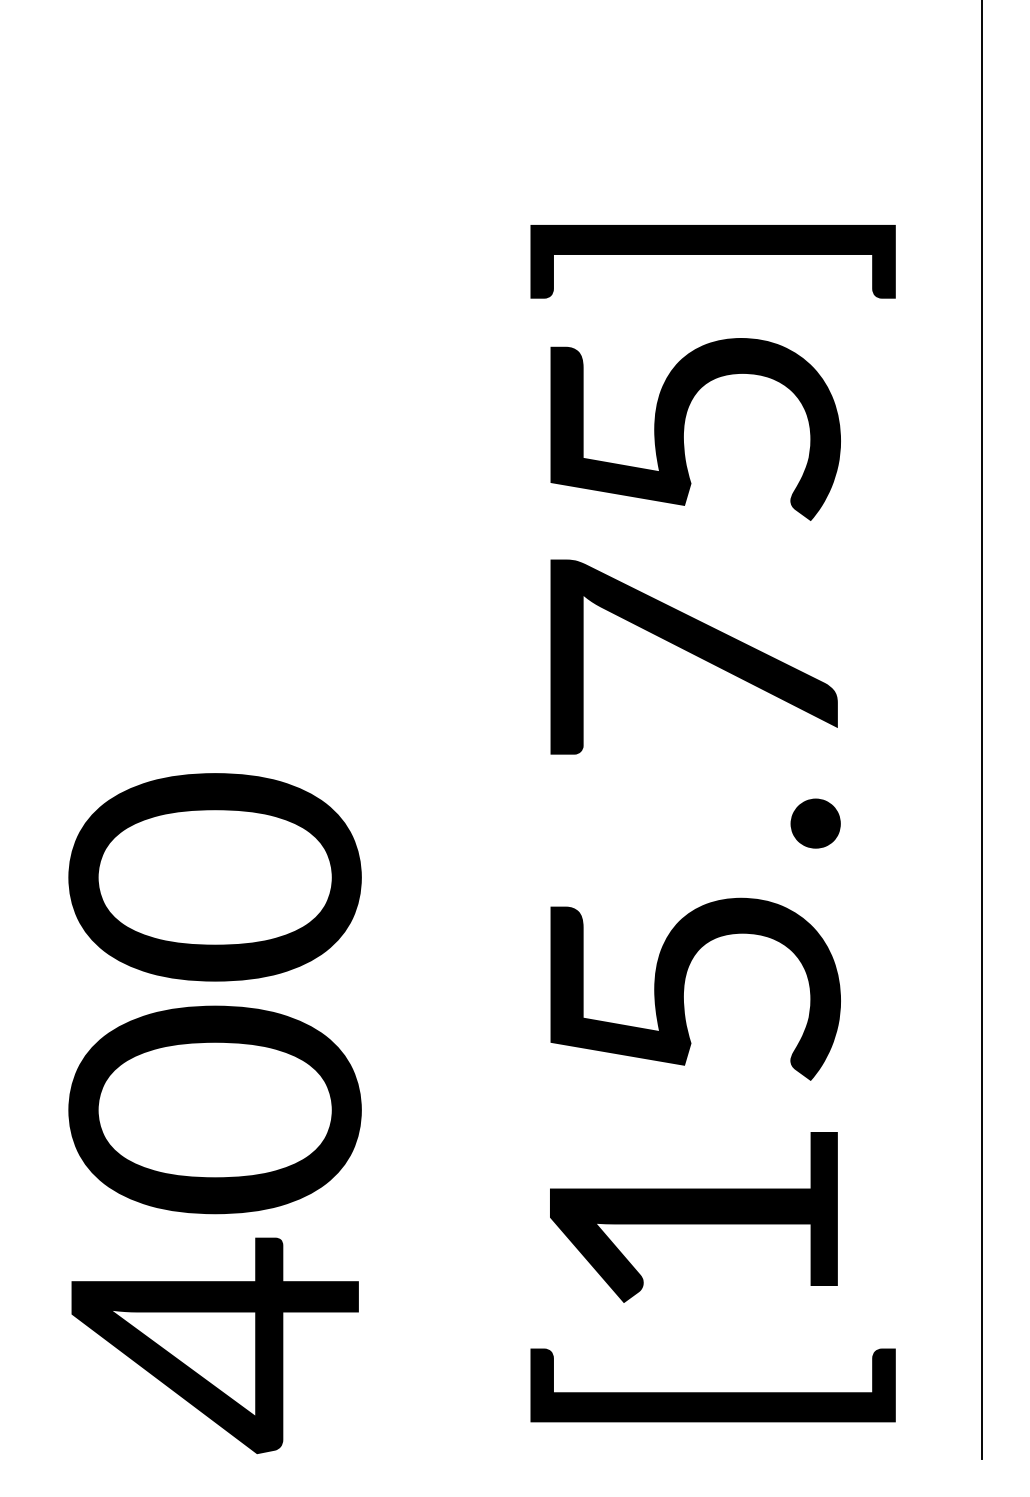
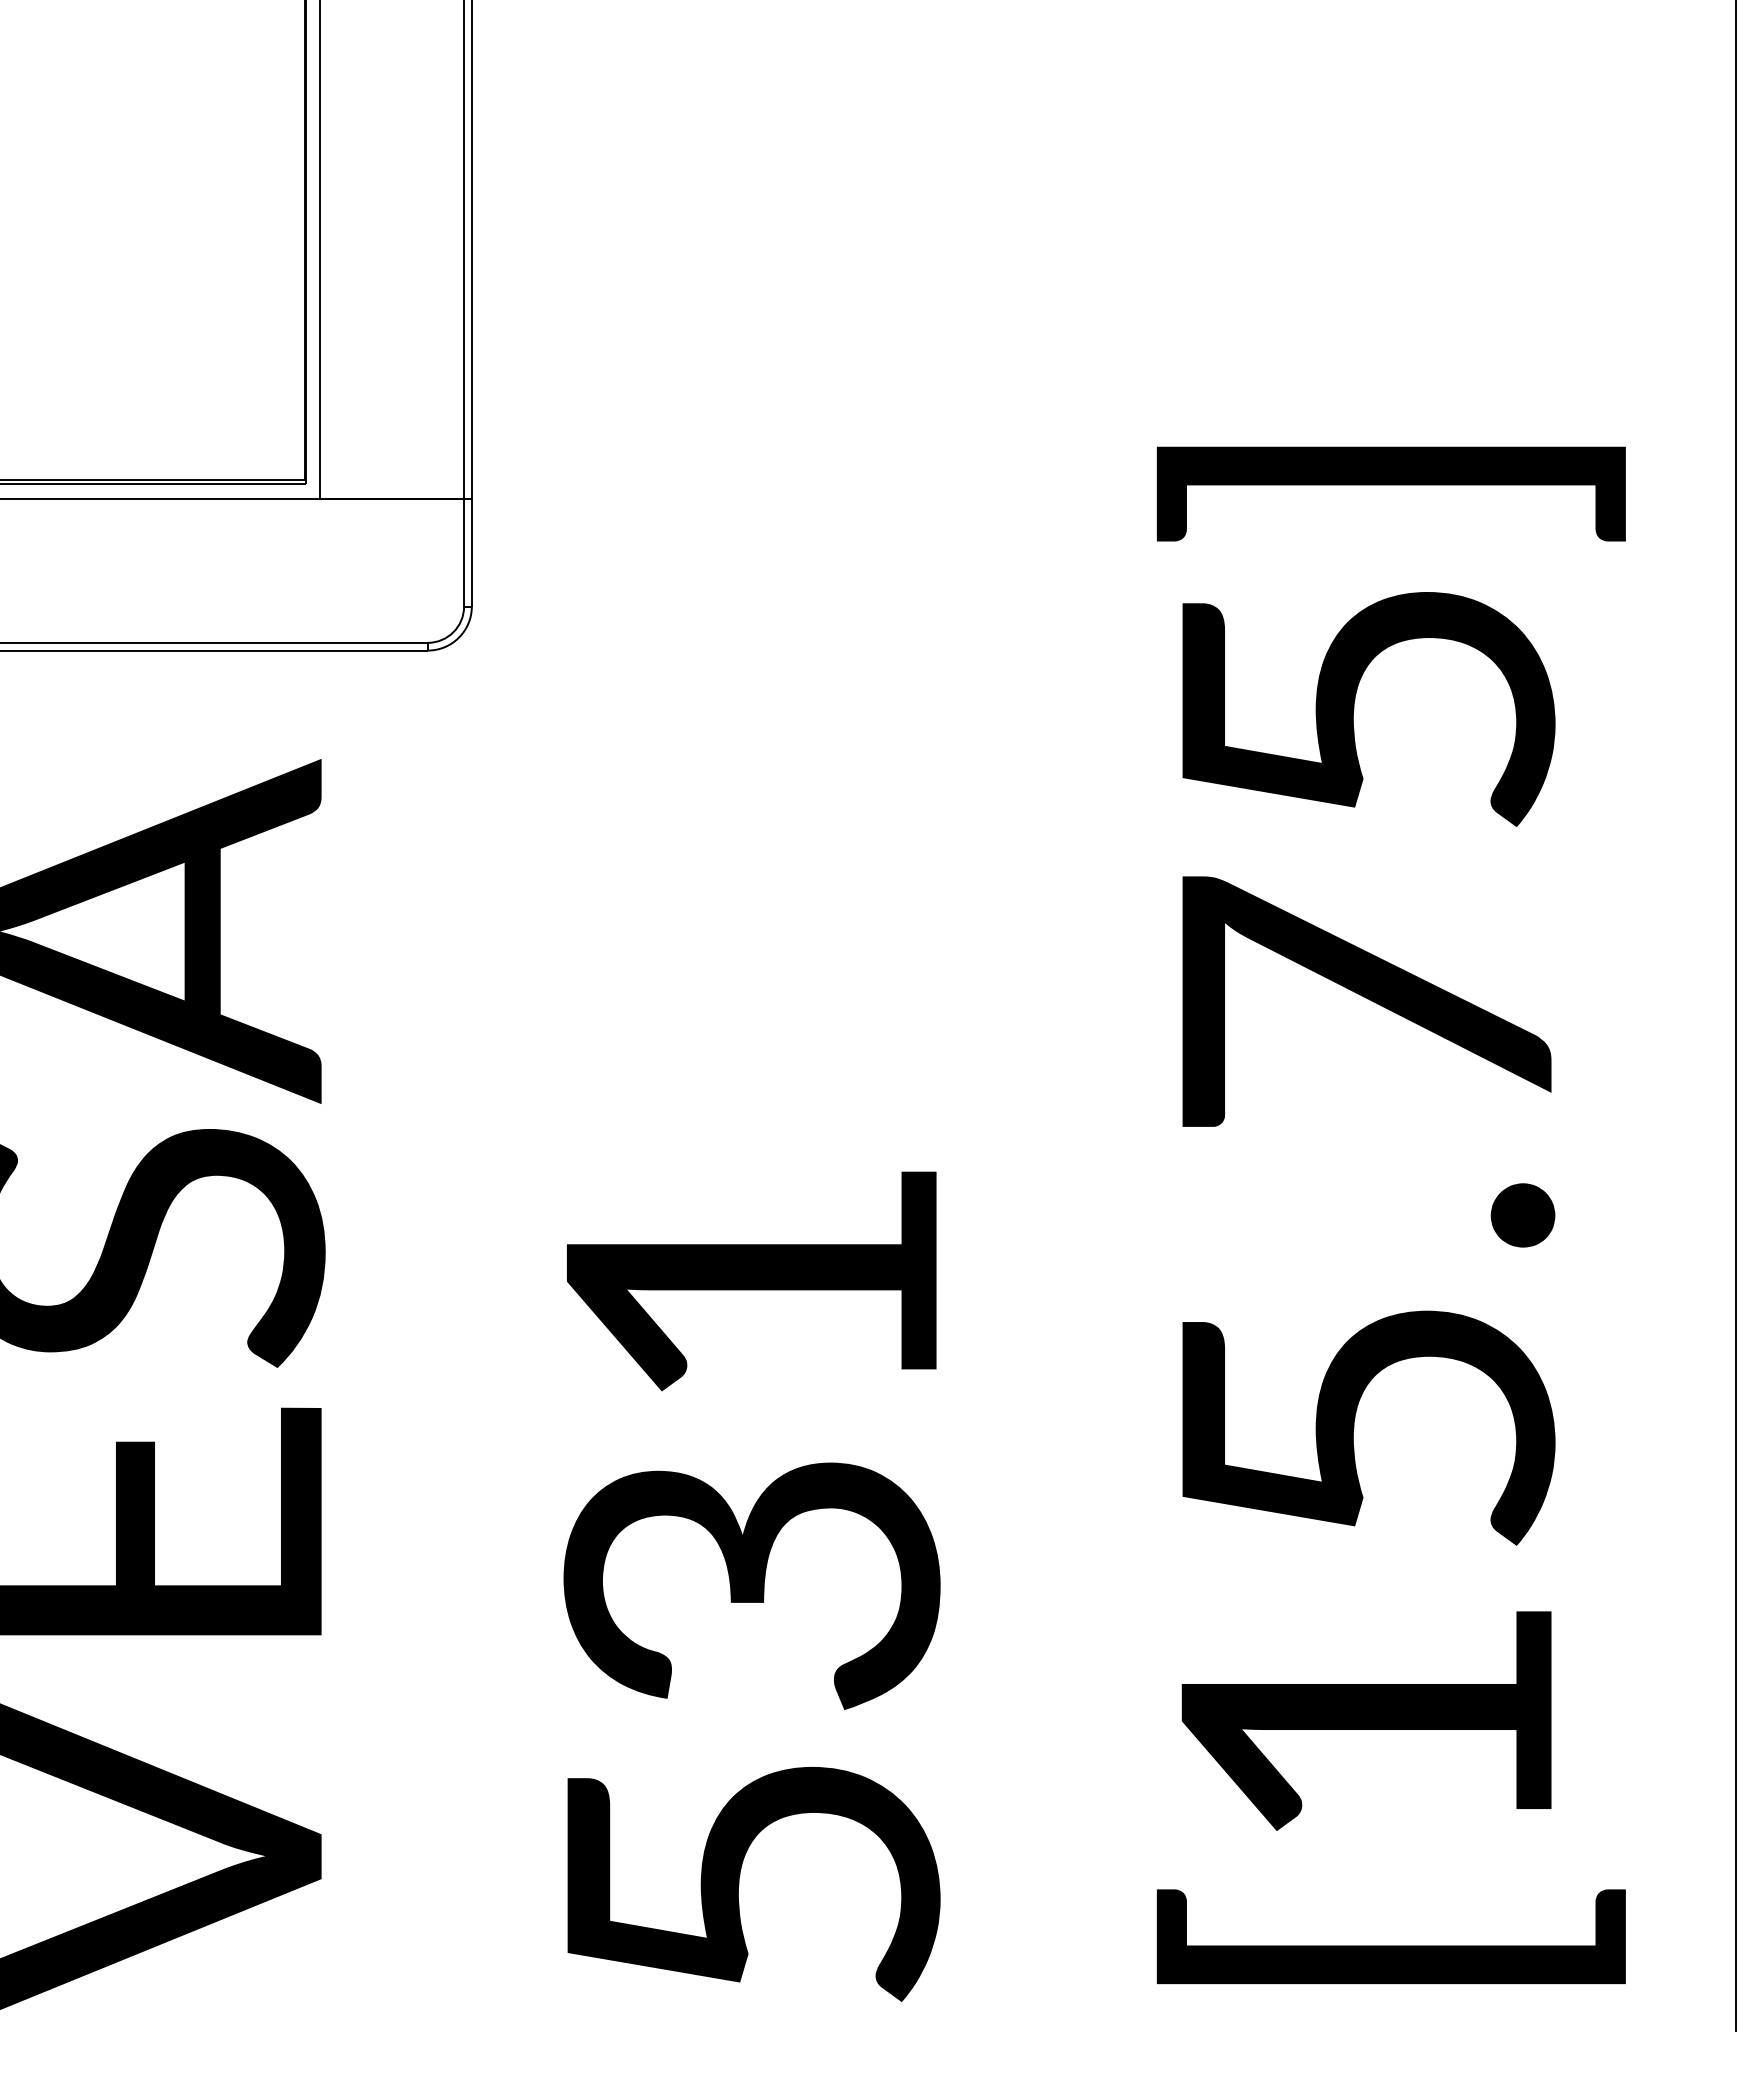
text: (214, 1113) -> (751, 1587), 400 -> 531

